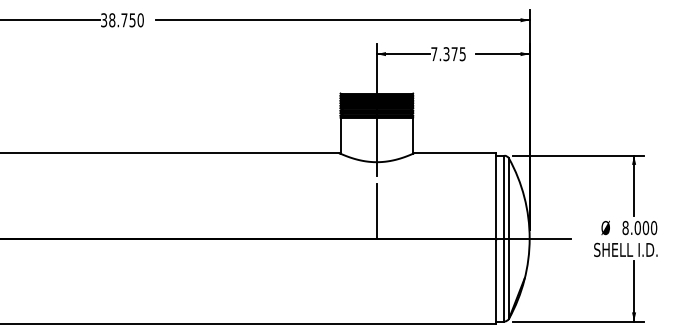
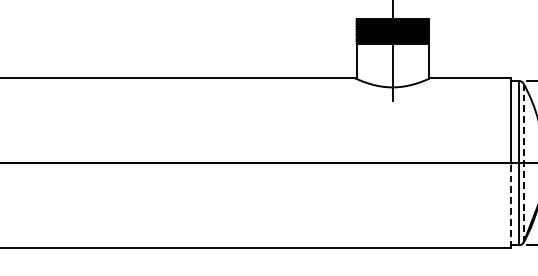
line: (376, 211) -> (392, 136), removed
line: (508, 239) -> (523, 164), solid -> dashed
line: (496, 281) -> (511, 205), solid -> dashed

